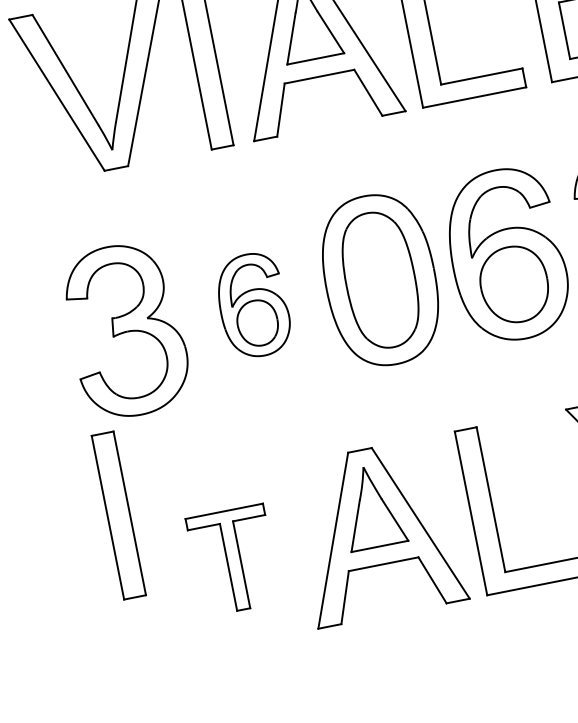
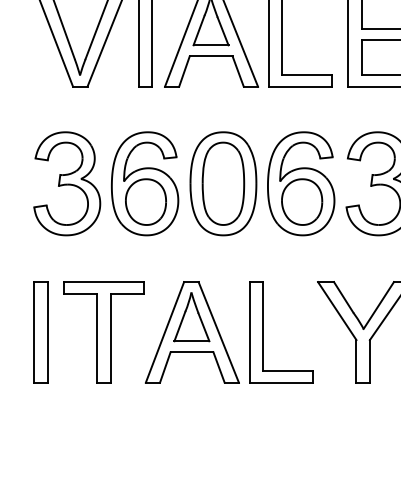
part: (253, 304) -> (145, 183), size x1.67
part: (117, 515) -> (40, 332), moved
part: (233, 560) -> (103, 332), size x1.67

